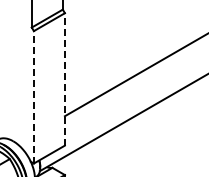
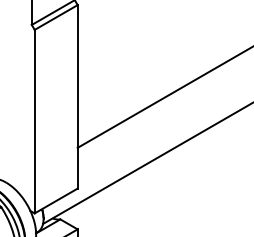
line: (64, 78) -> (77, 95), dashed -> solid
line: (33, 96) -> (34, 120), dashed -> solid

